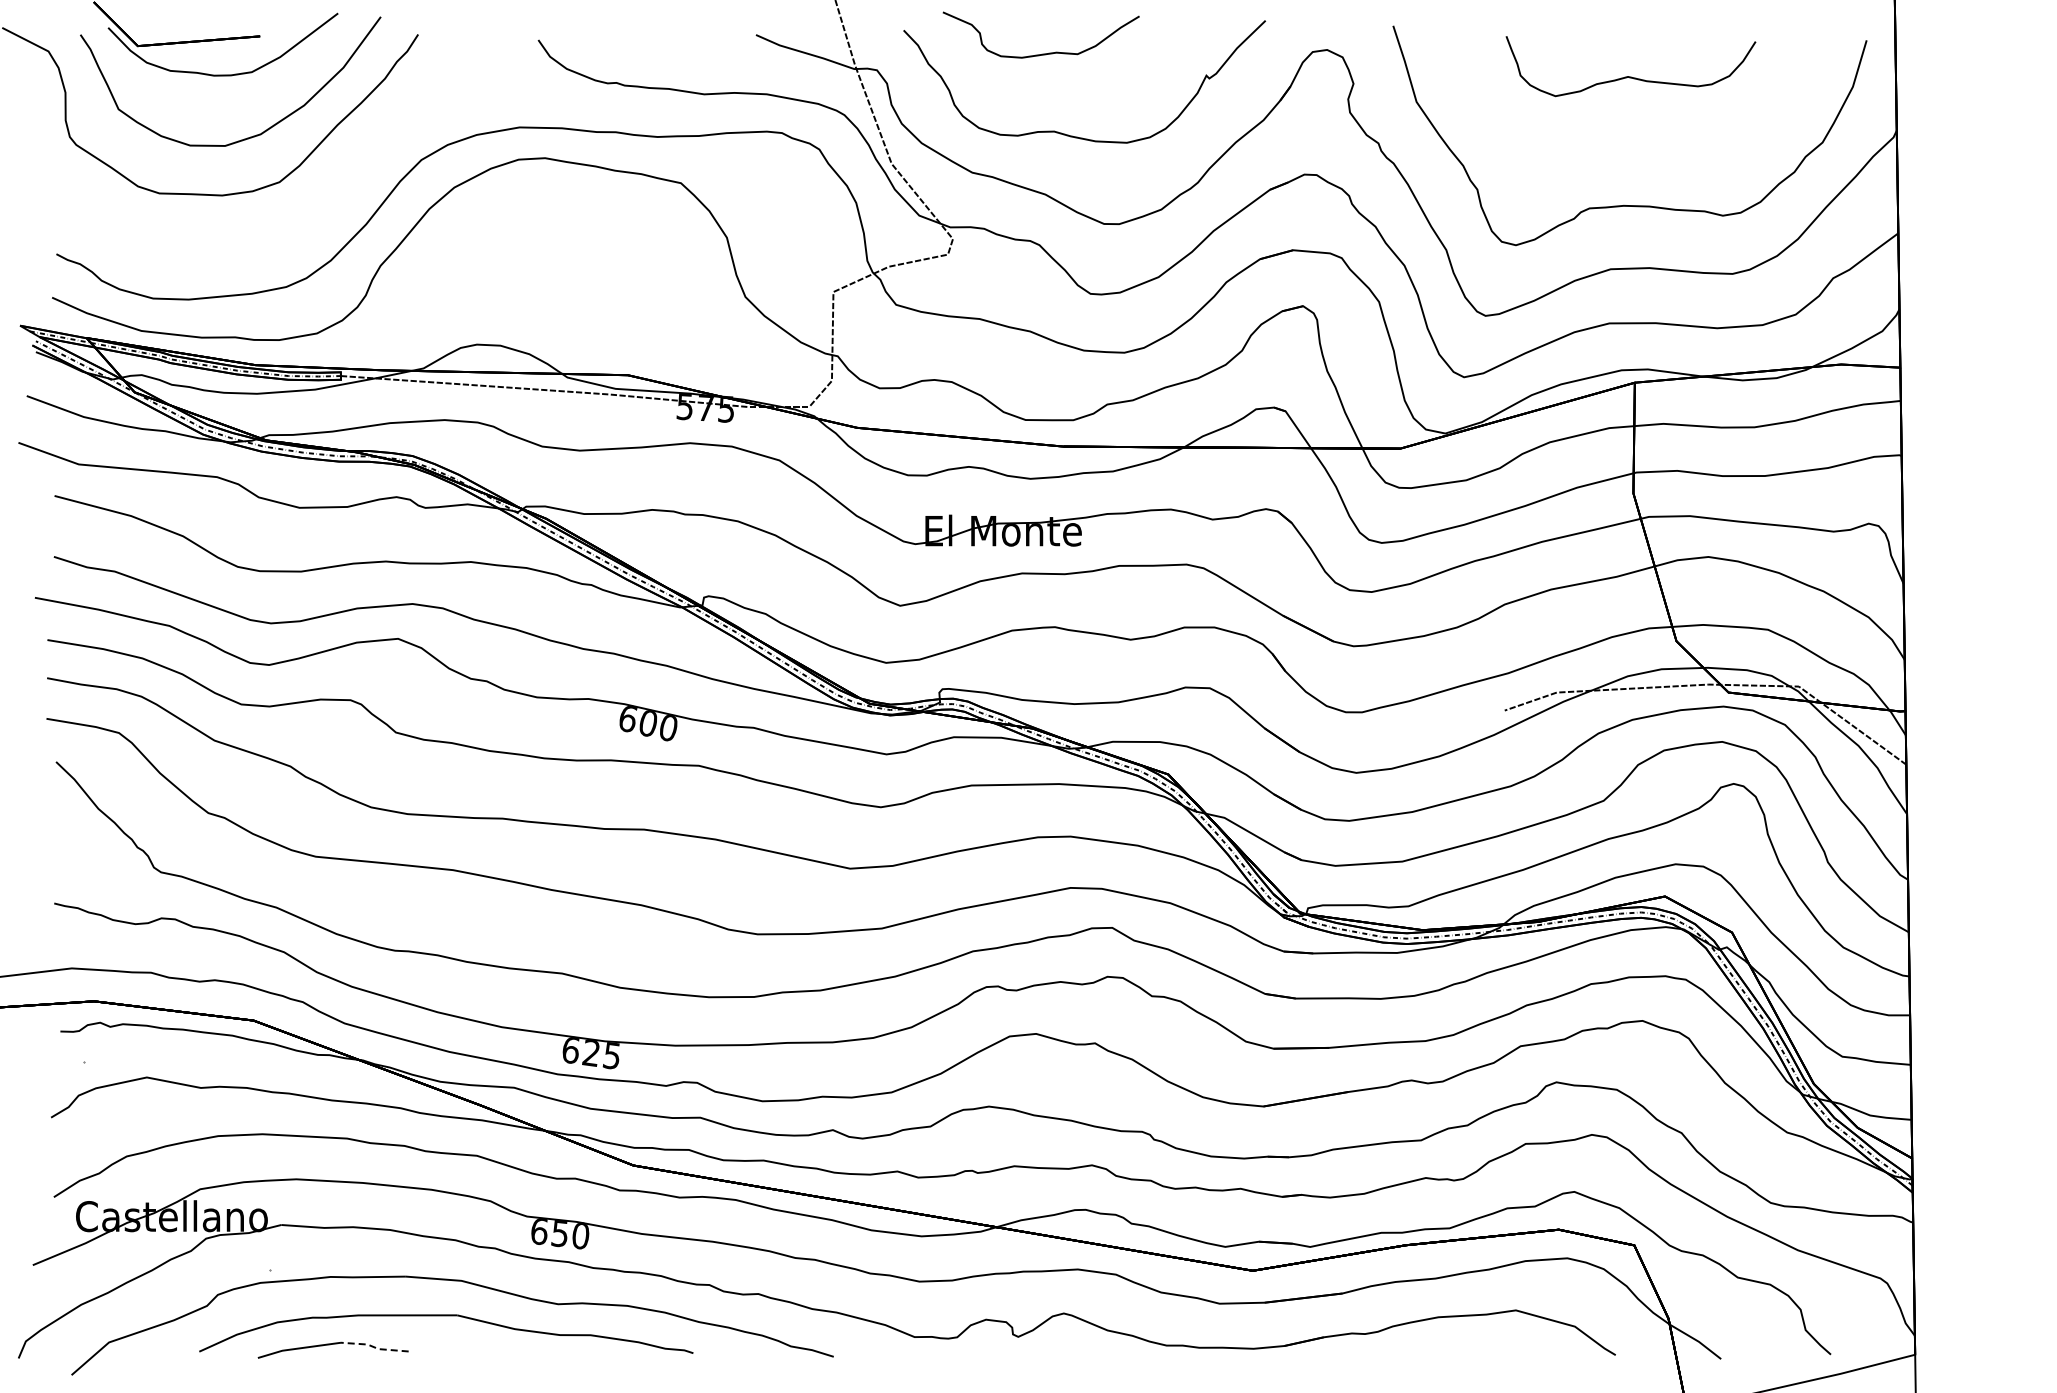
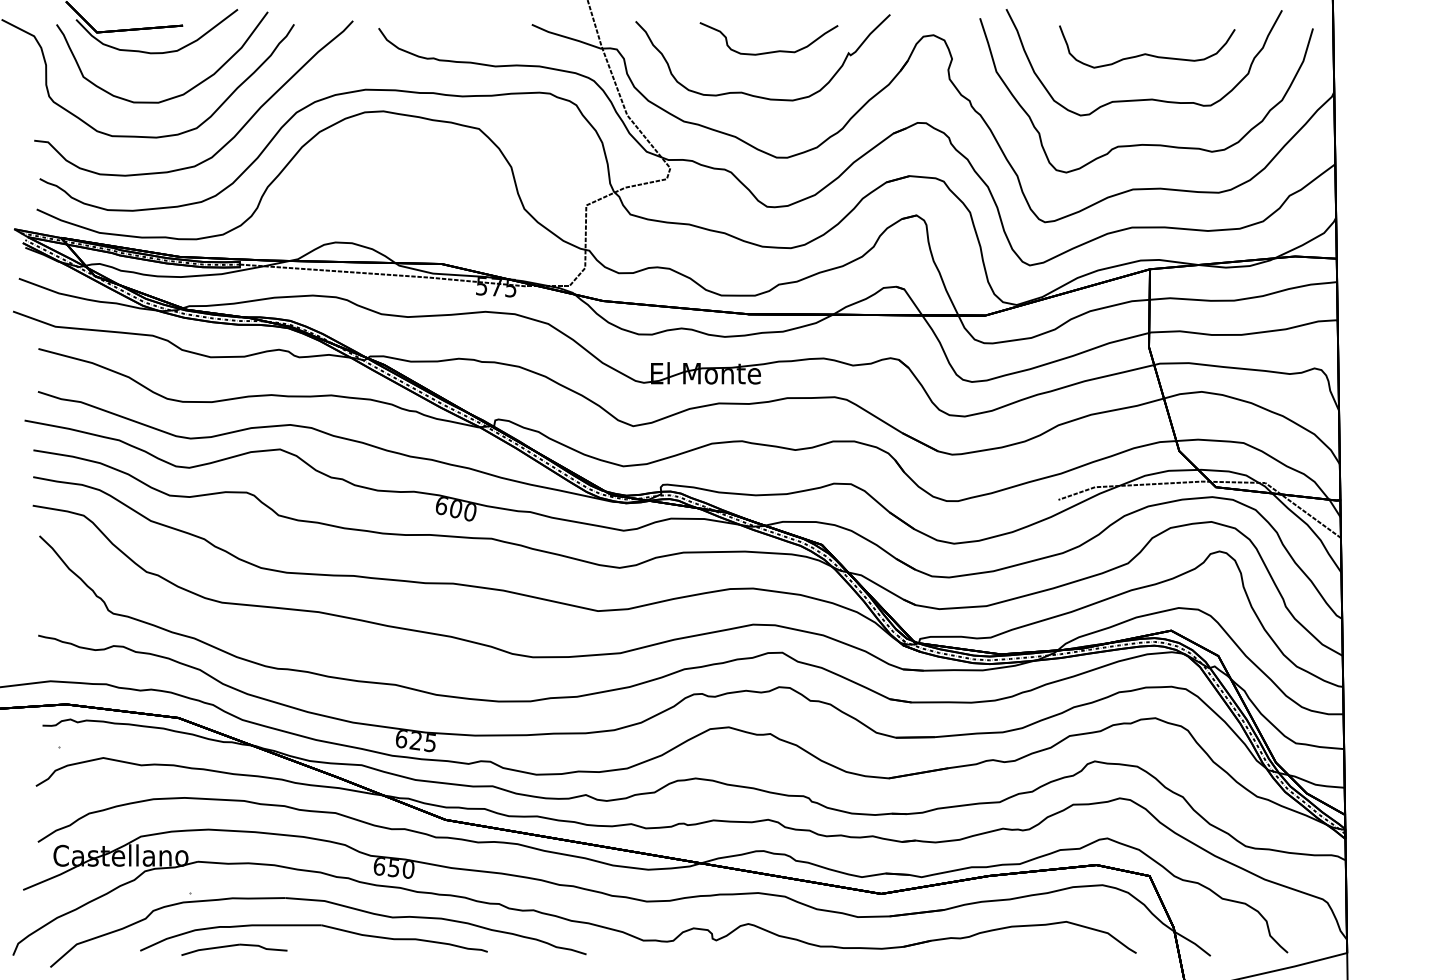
curve: (1042, 53) -> (769, 51), moved
curve: (1630, 140) -> (1146, 98), added
curve: (331, 194) -> (233, 136), added
line: (374, 1347) -> (263, 947), dashed -> solid

